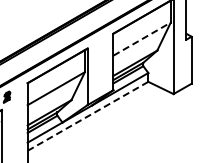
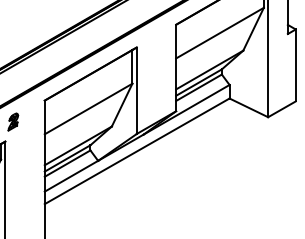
line: (142, 38) -> (220, 32), dashed -> solid
line: (87, 116) -> (136, 151), dashed -> solid

